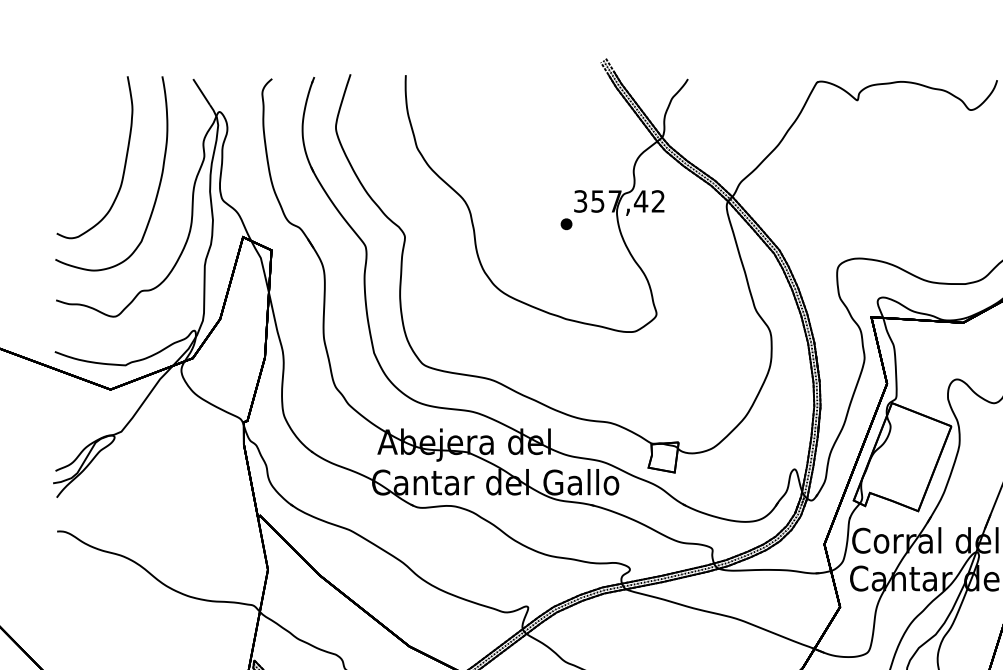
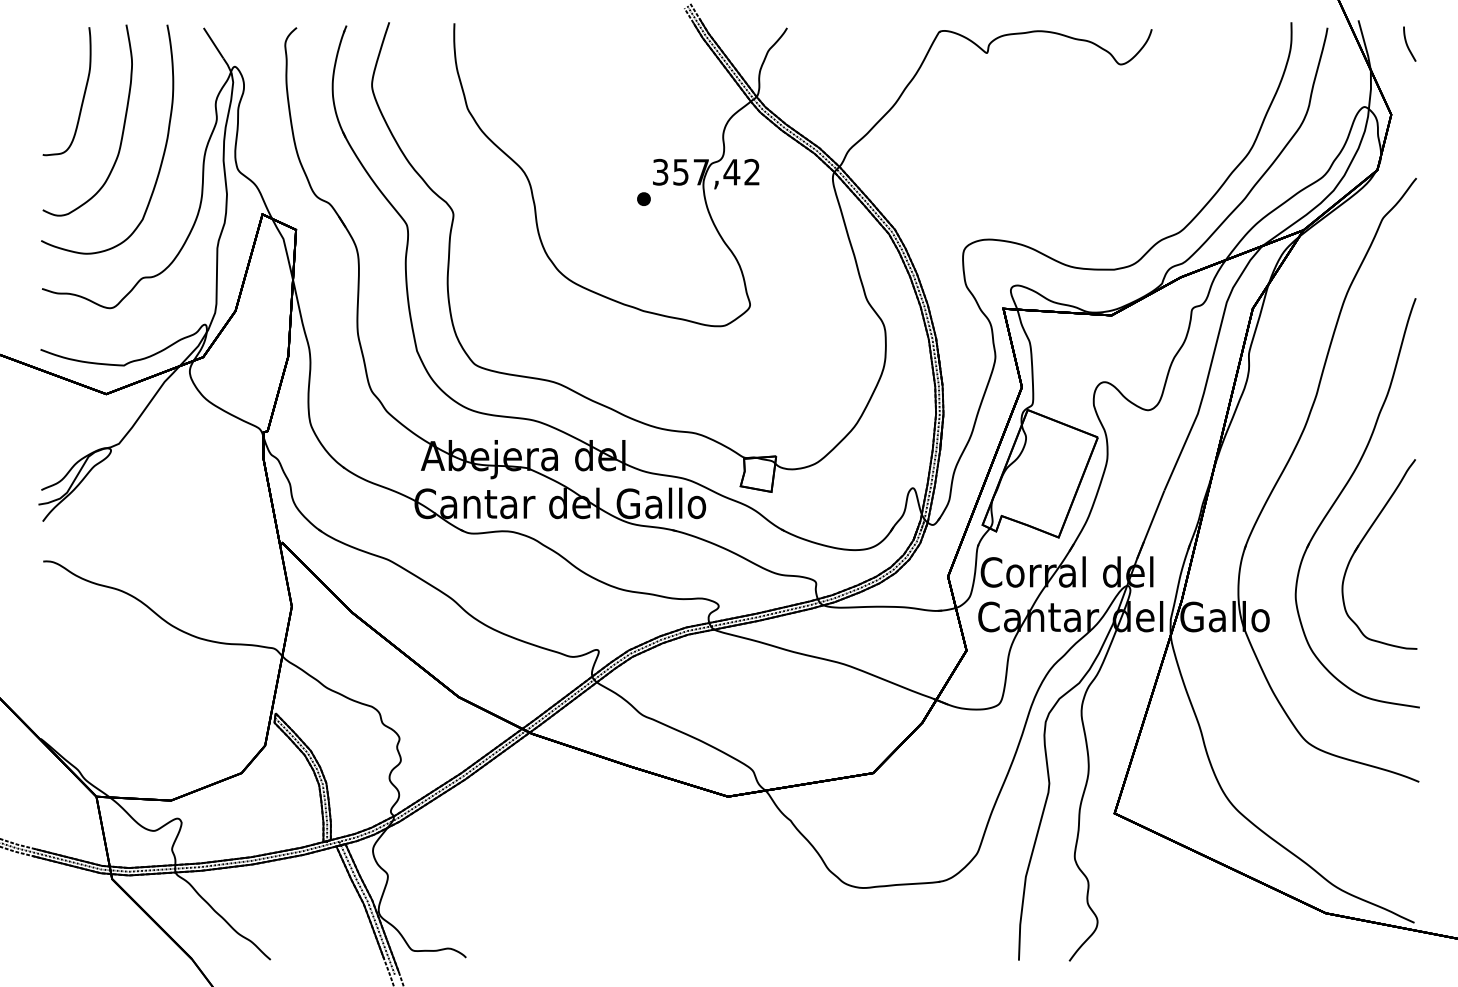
part: (90, 138) -> (82, 97), added

